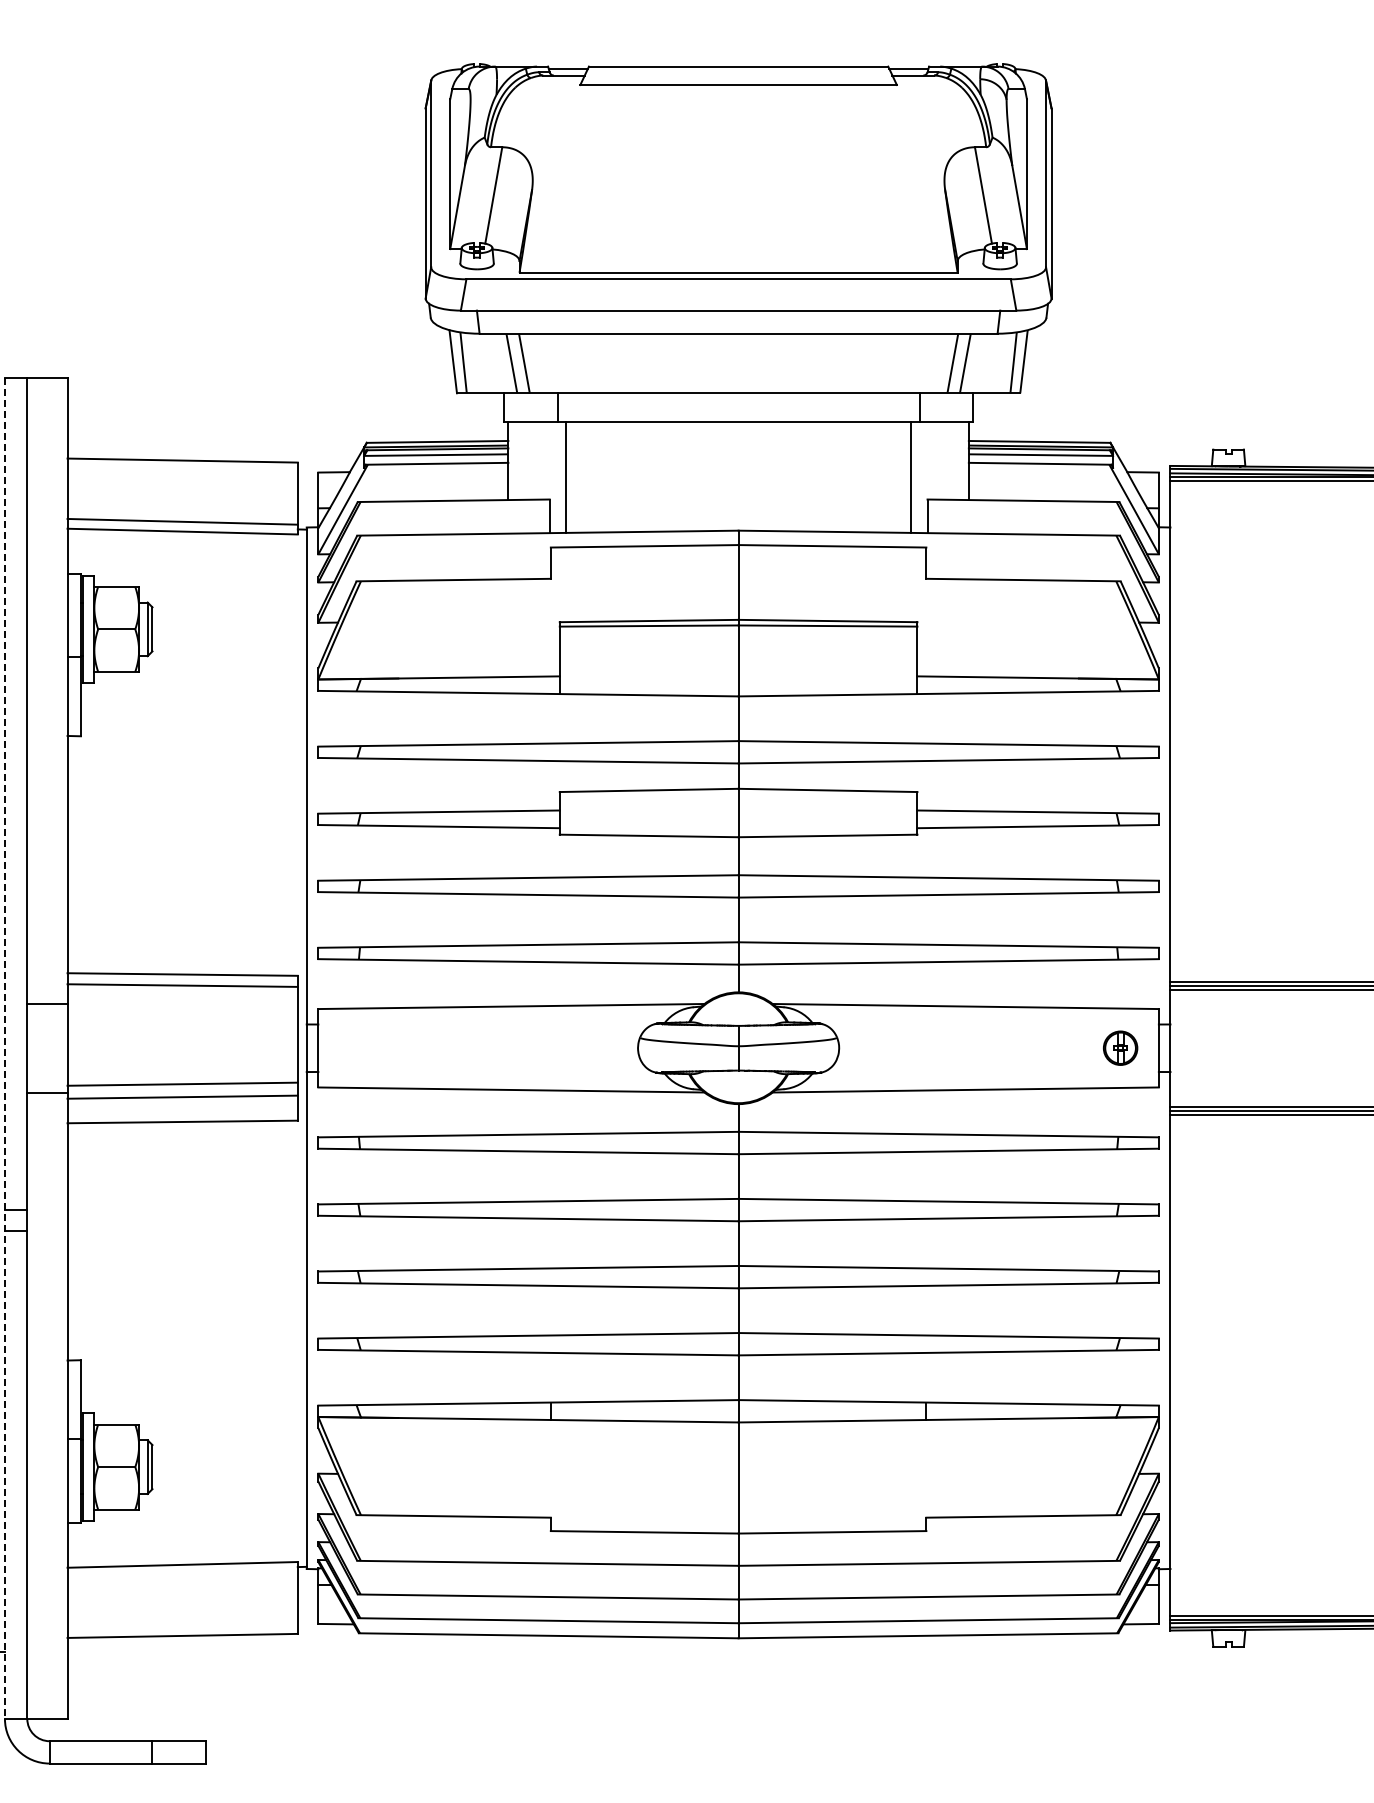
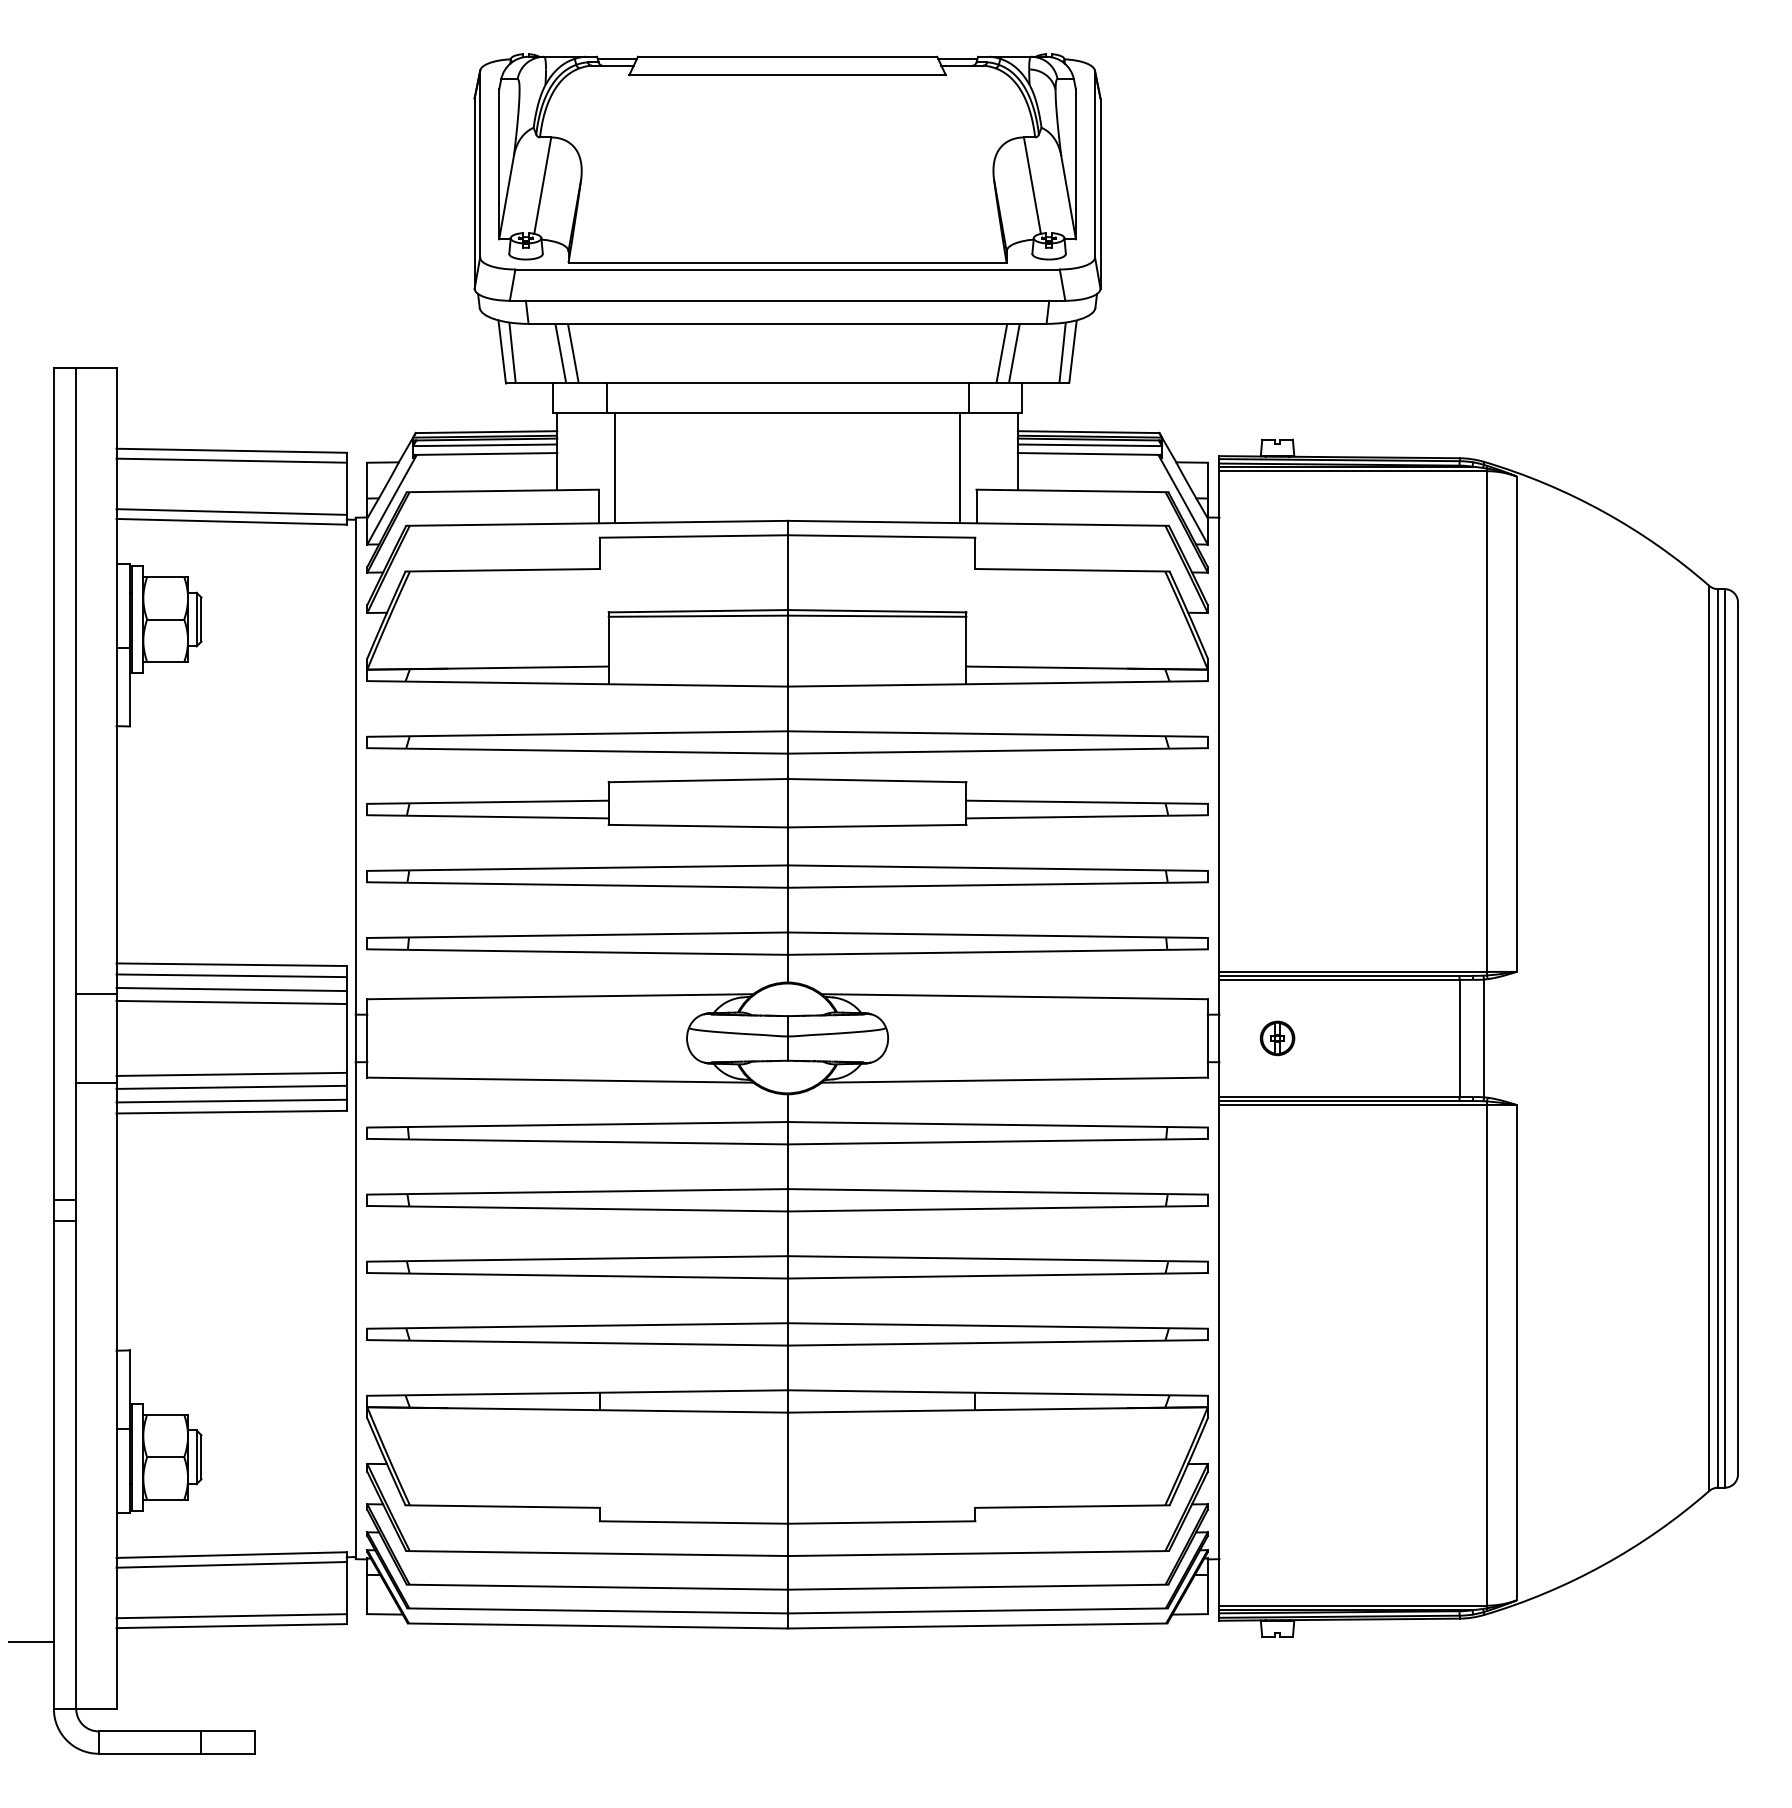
line: (182, 470) -> (231, 460), added
line: (182, 999) -> (231, 989), added
line: (182, 1012) -> (231, 1002), added
line: (4, 1048) -> (53, 1038), dashed -> solid
part: (1120, 1048) -> (1277, 1038), moved
line: (182, 1110) -> (231, 1100), added
line: (182, 1574) -> (231, 1564), added
line: (182, 1626) -> (231, 1616), added

